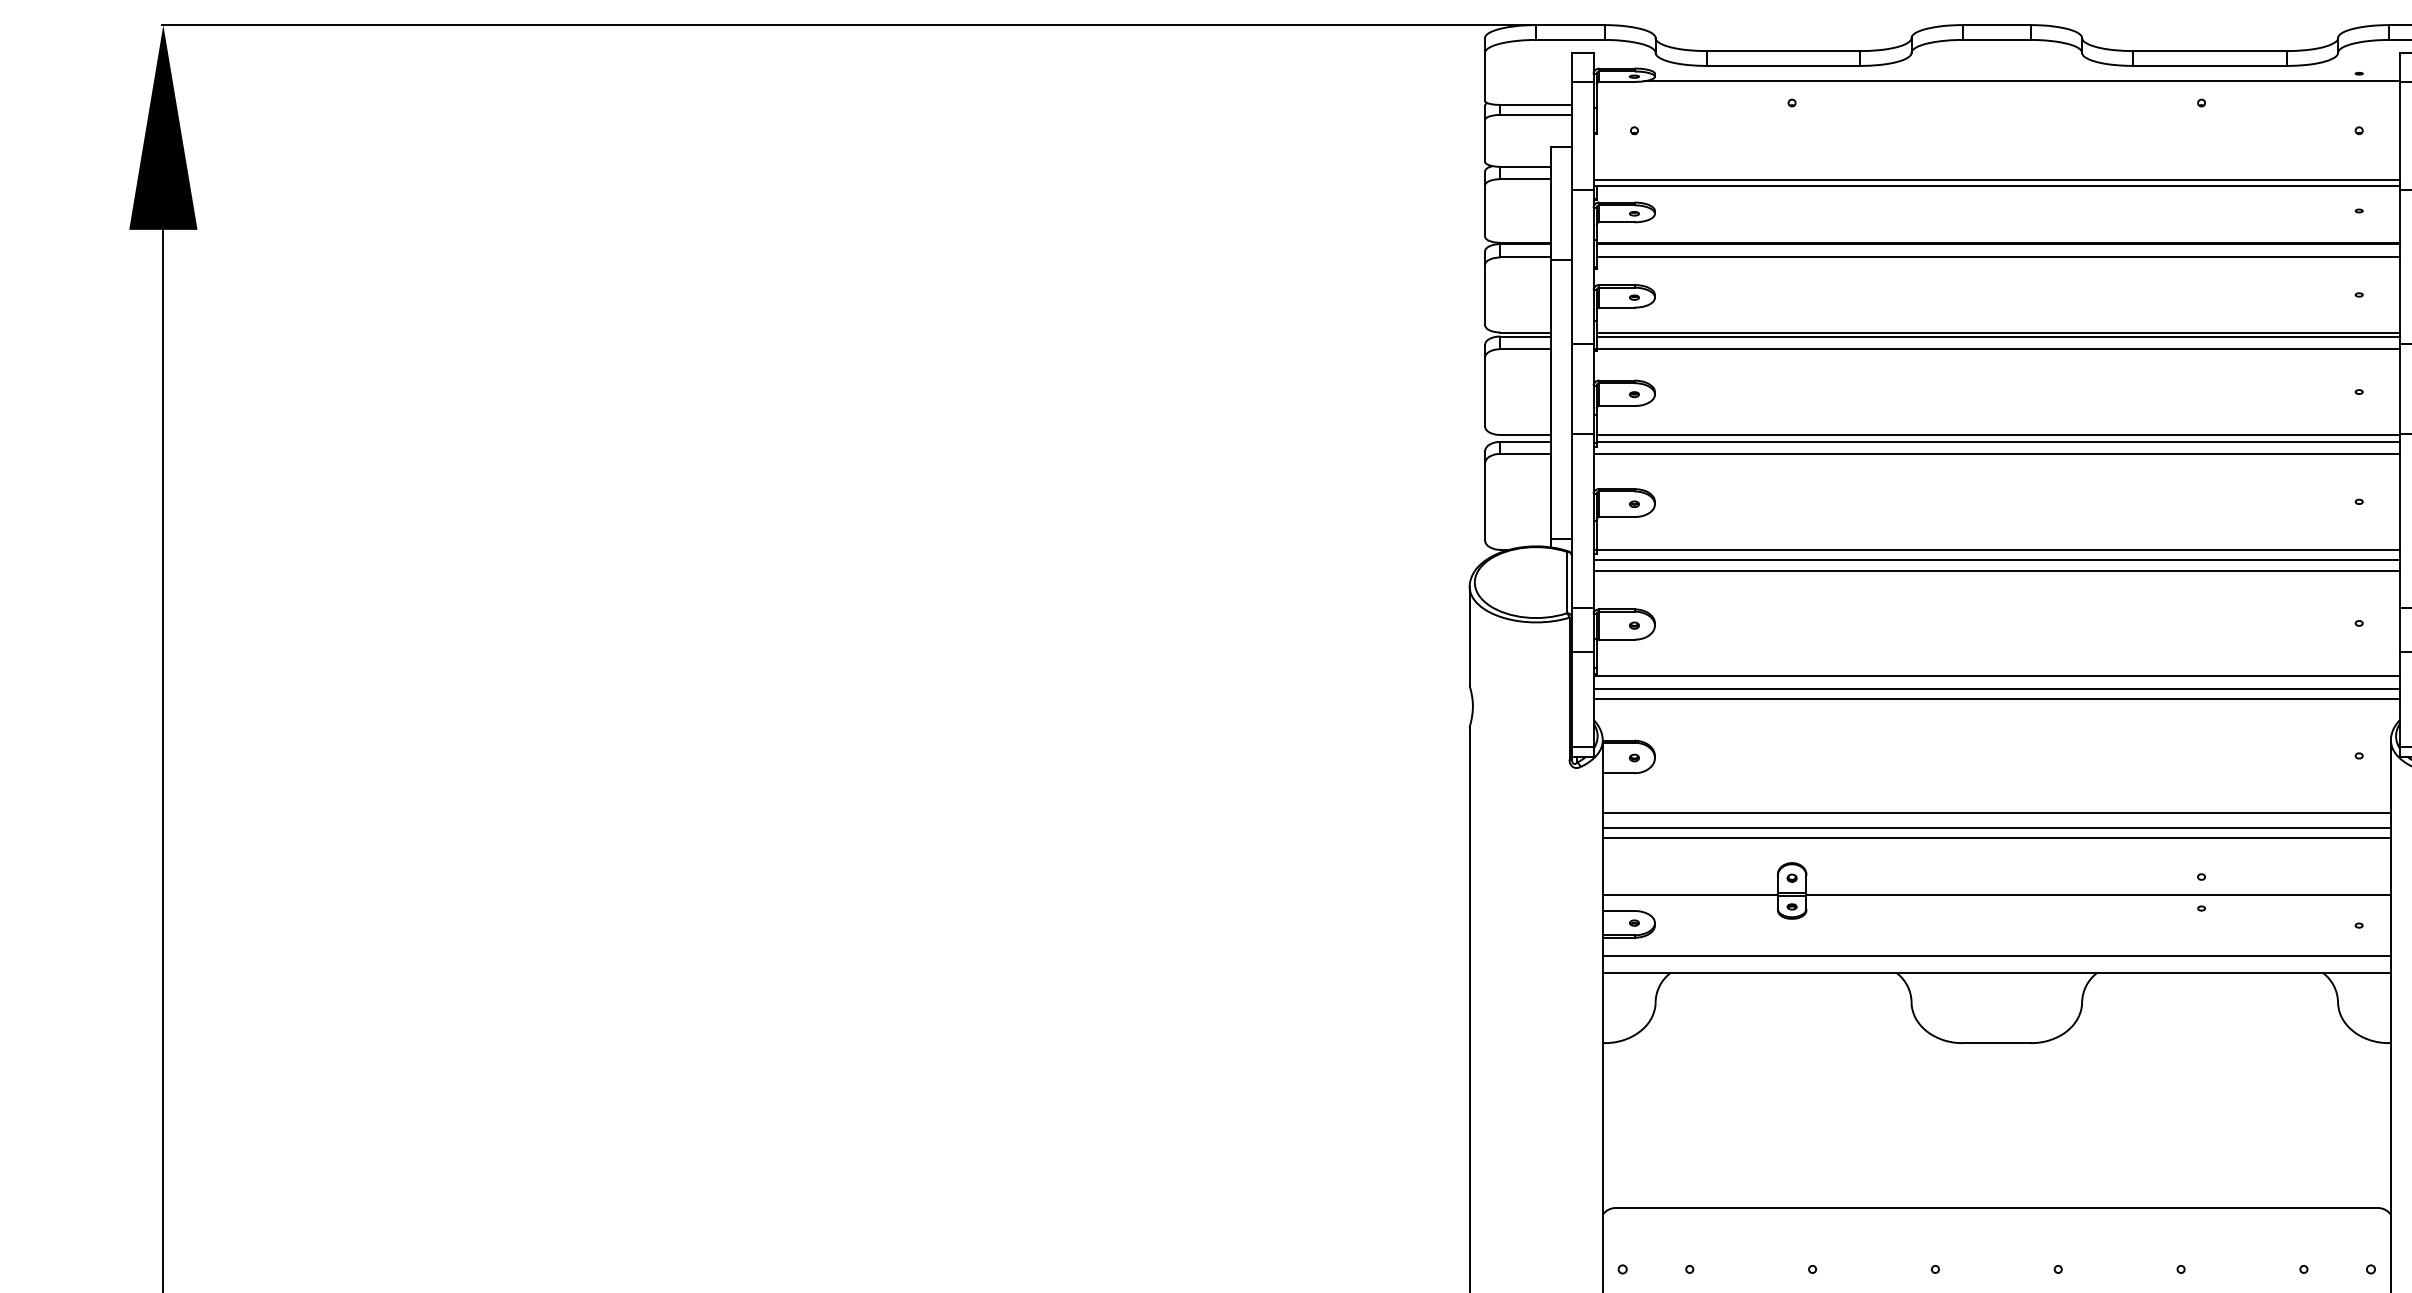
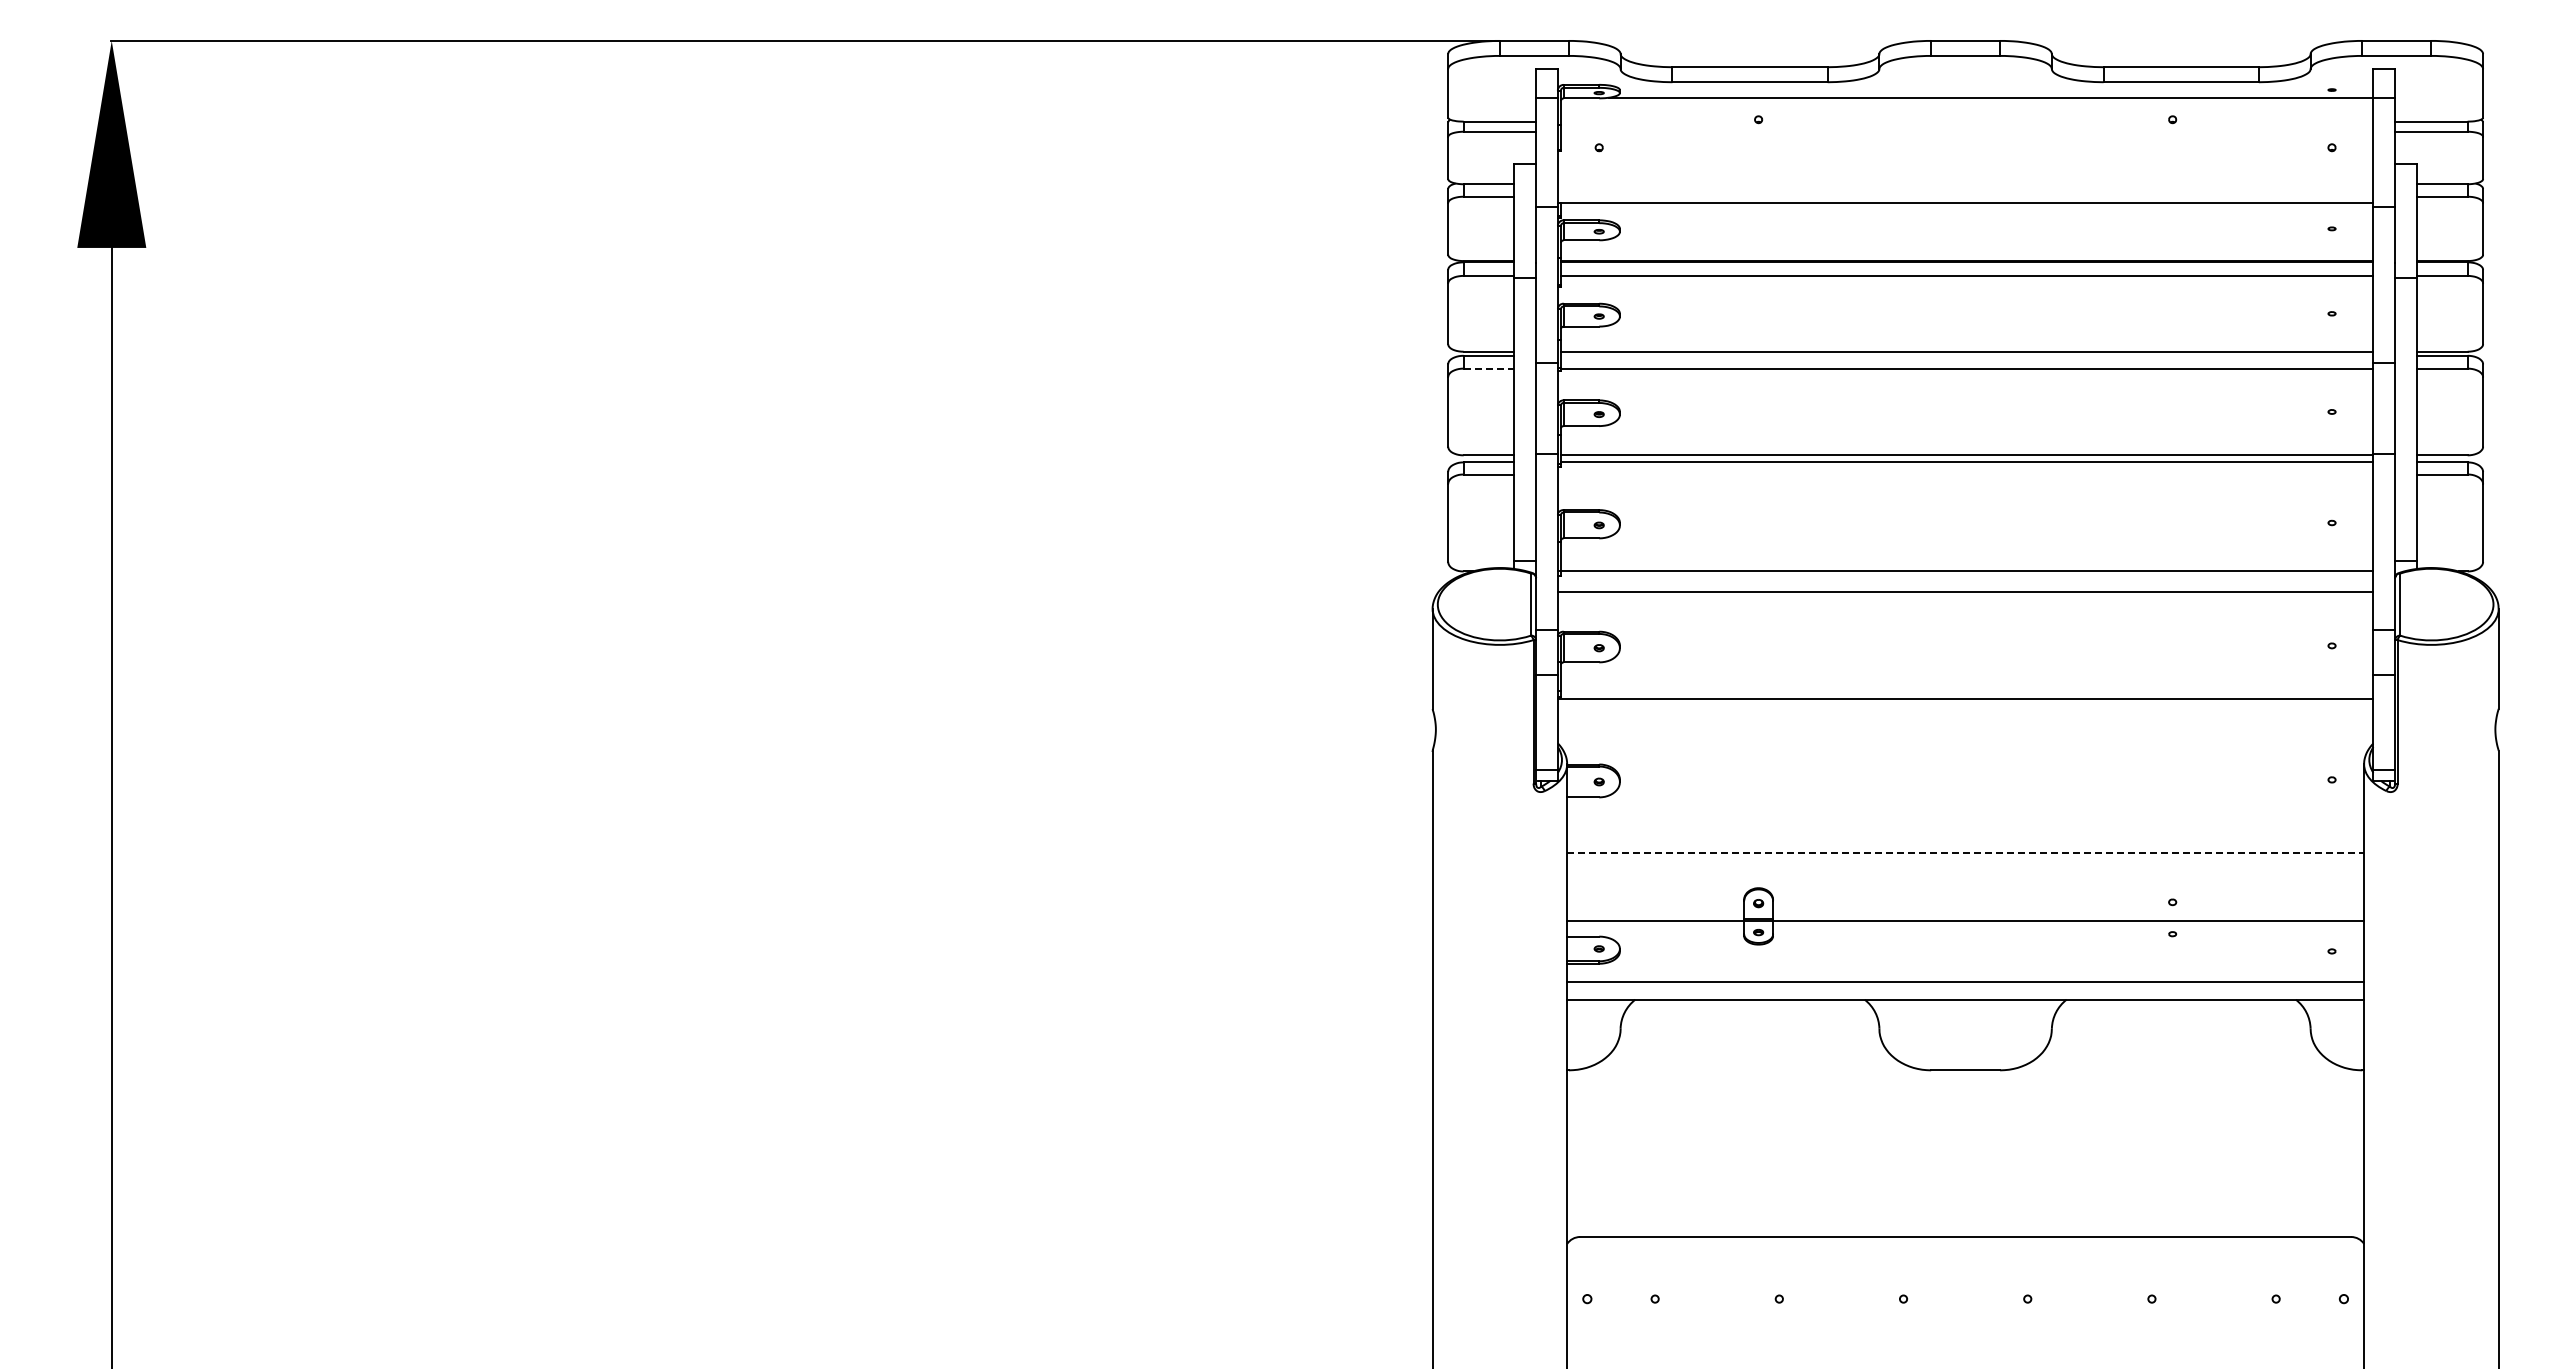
line: (1996, 179) -> (1965, 197), removed
line: (1997, 336) -> (1966, 355), removed
line: (1525, 349) -> (1489, 368), solid -> dashed
line: (1996, 453) -> (1965, 474), removed
line: (1996, 559) -> (1965, 581), removed
line: (1996, 688) -> (1965, 711), removed
line: (1996, 699) -> (1965, 722), removed
line: (1996, 812) -> (1965, 837), removed
line: (1997, 828) -> (1966, 853), solid -> dashed
line: (1996, 837) -> (1965, 862), removed

